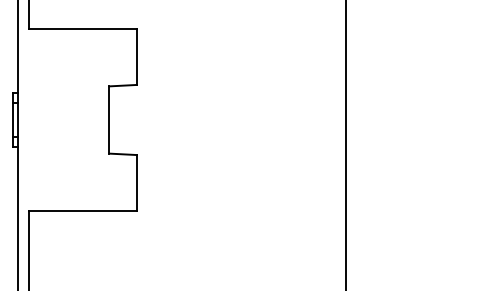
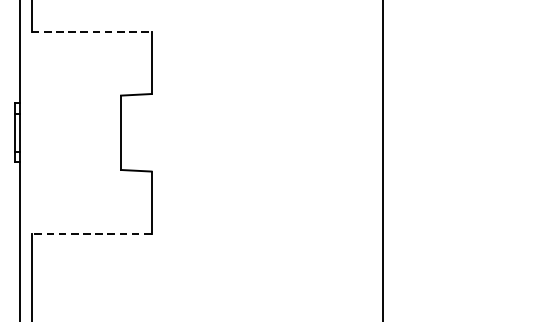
line: (83, 28) -> (92, 31), solid -> dashed
line: (82, 211) -> (91, 233), solid -> dashed

